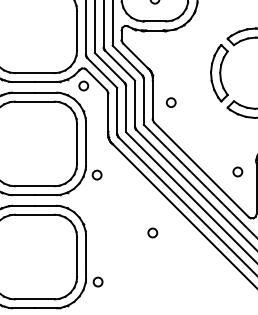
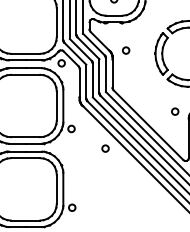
circle: (171, 102) -> (126, 50), moved
circle: (238, 171) -> (175, 111), moved
circle: (152, 232) -> (105, 148), moved

